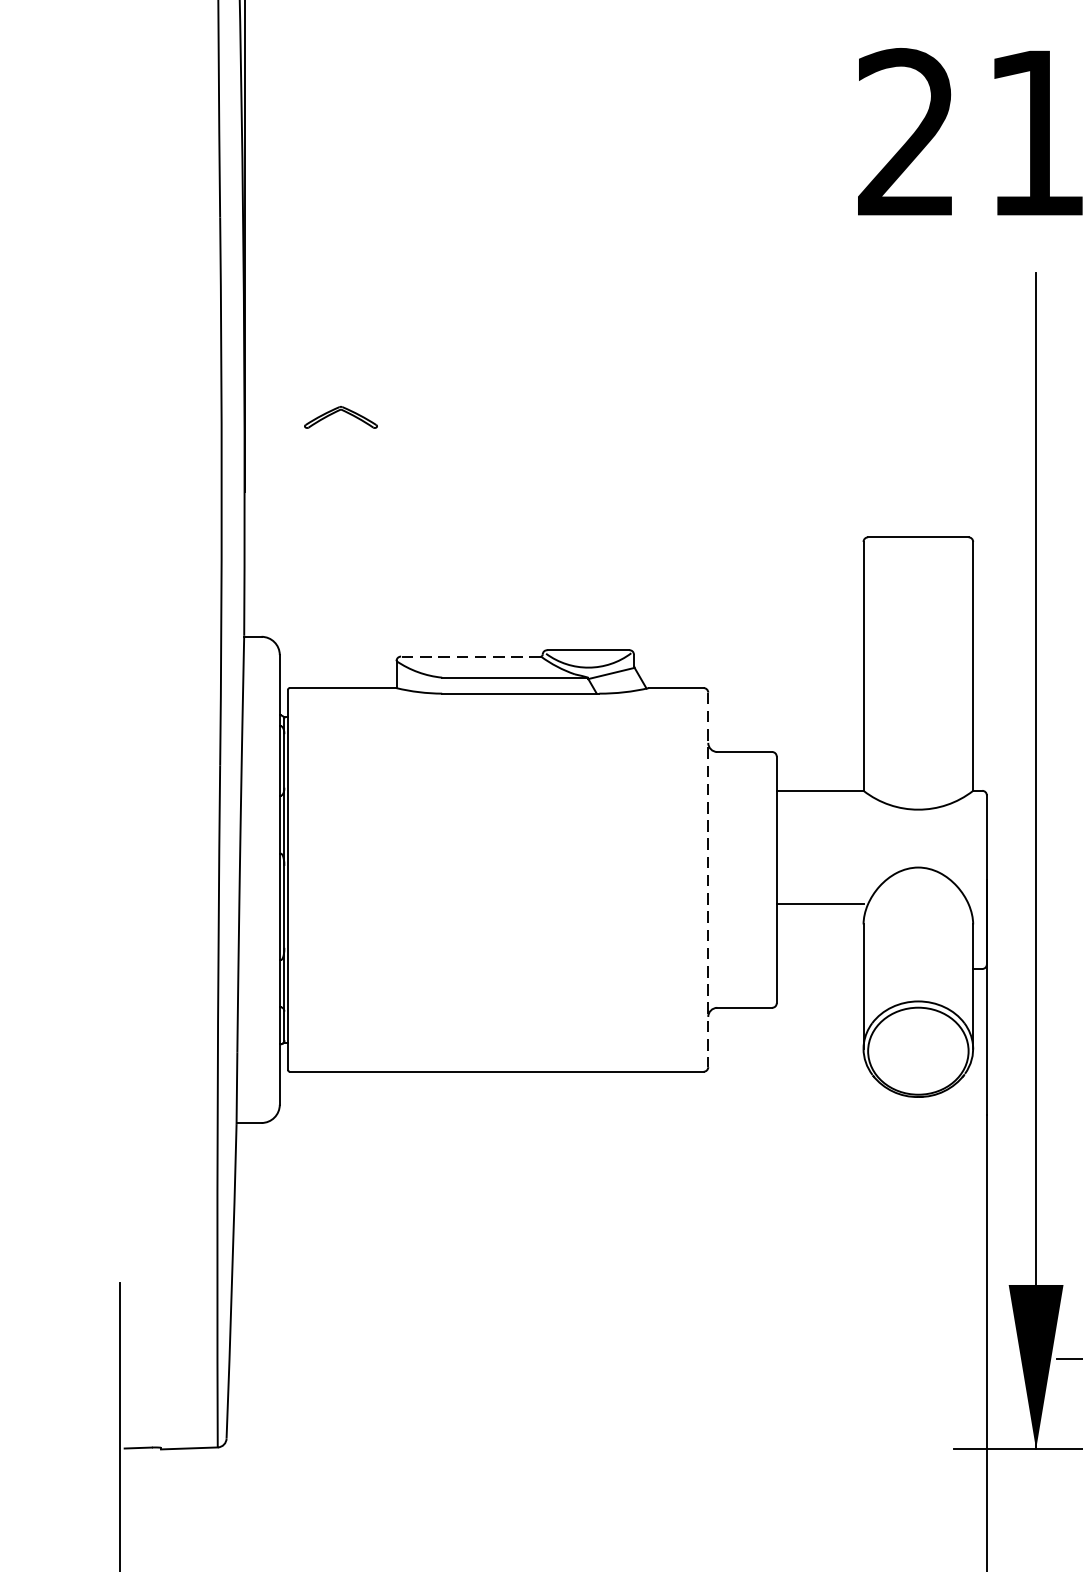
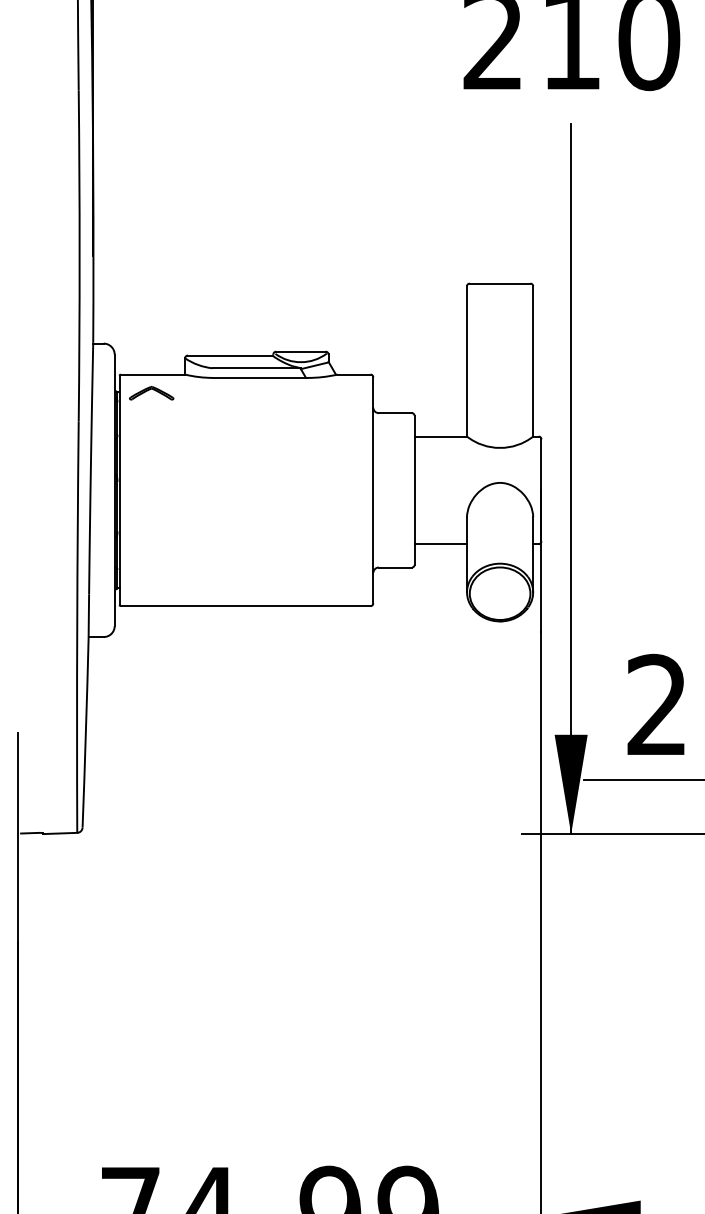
part: (340, 417) -> (151, 393), moved
line: (469, 656) -> (229, 355), dashed -> solid
line: (708, 880) -> (373, 490), dashed -> solid
line: (819, 905) -> (440, 544), moved

